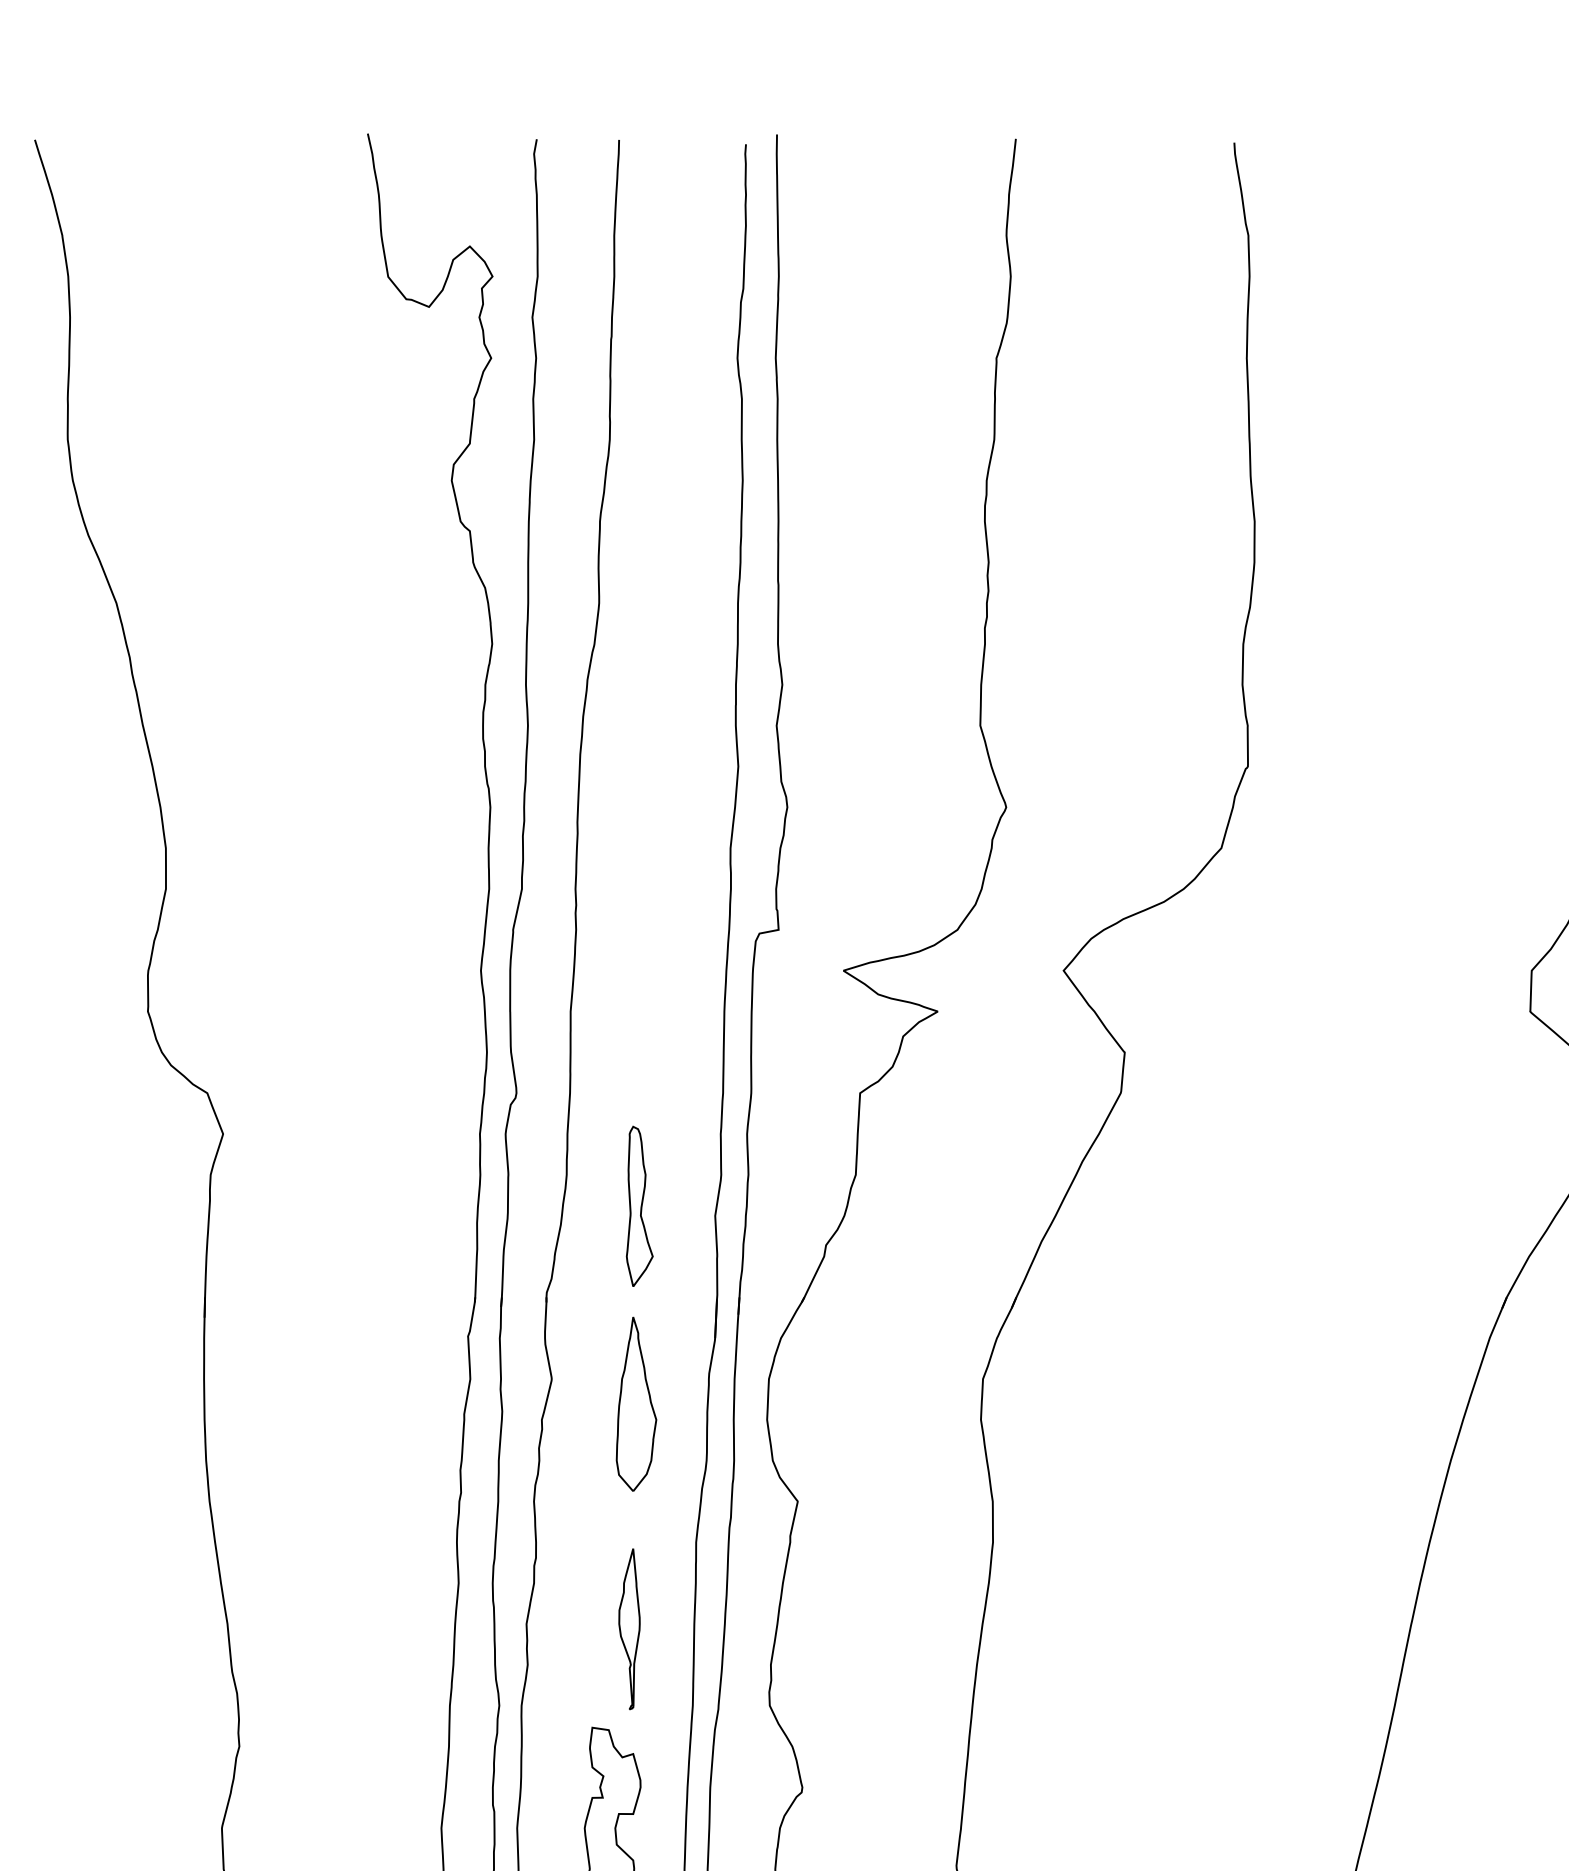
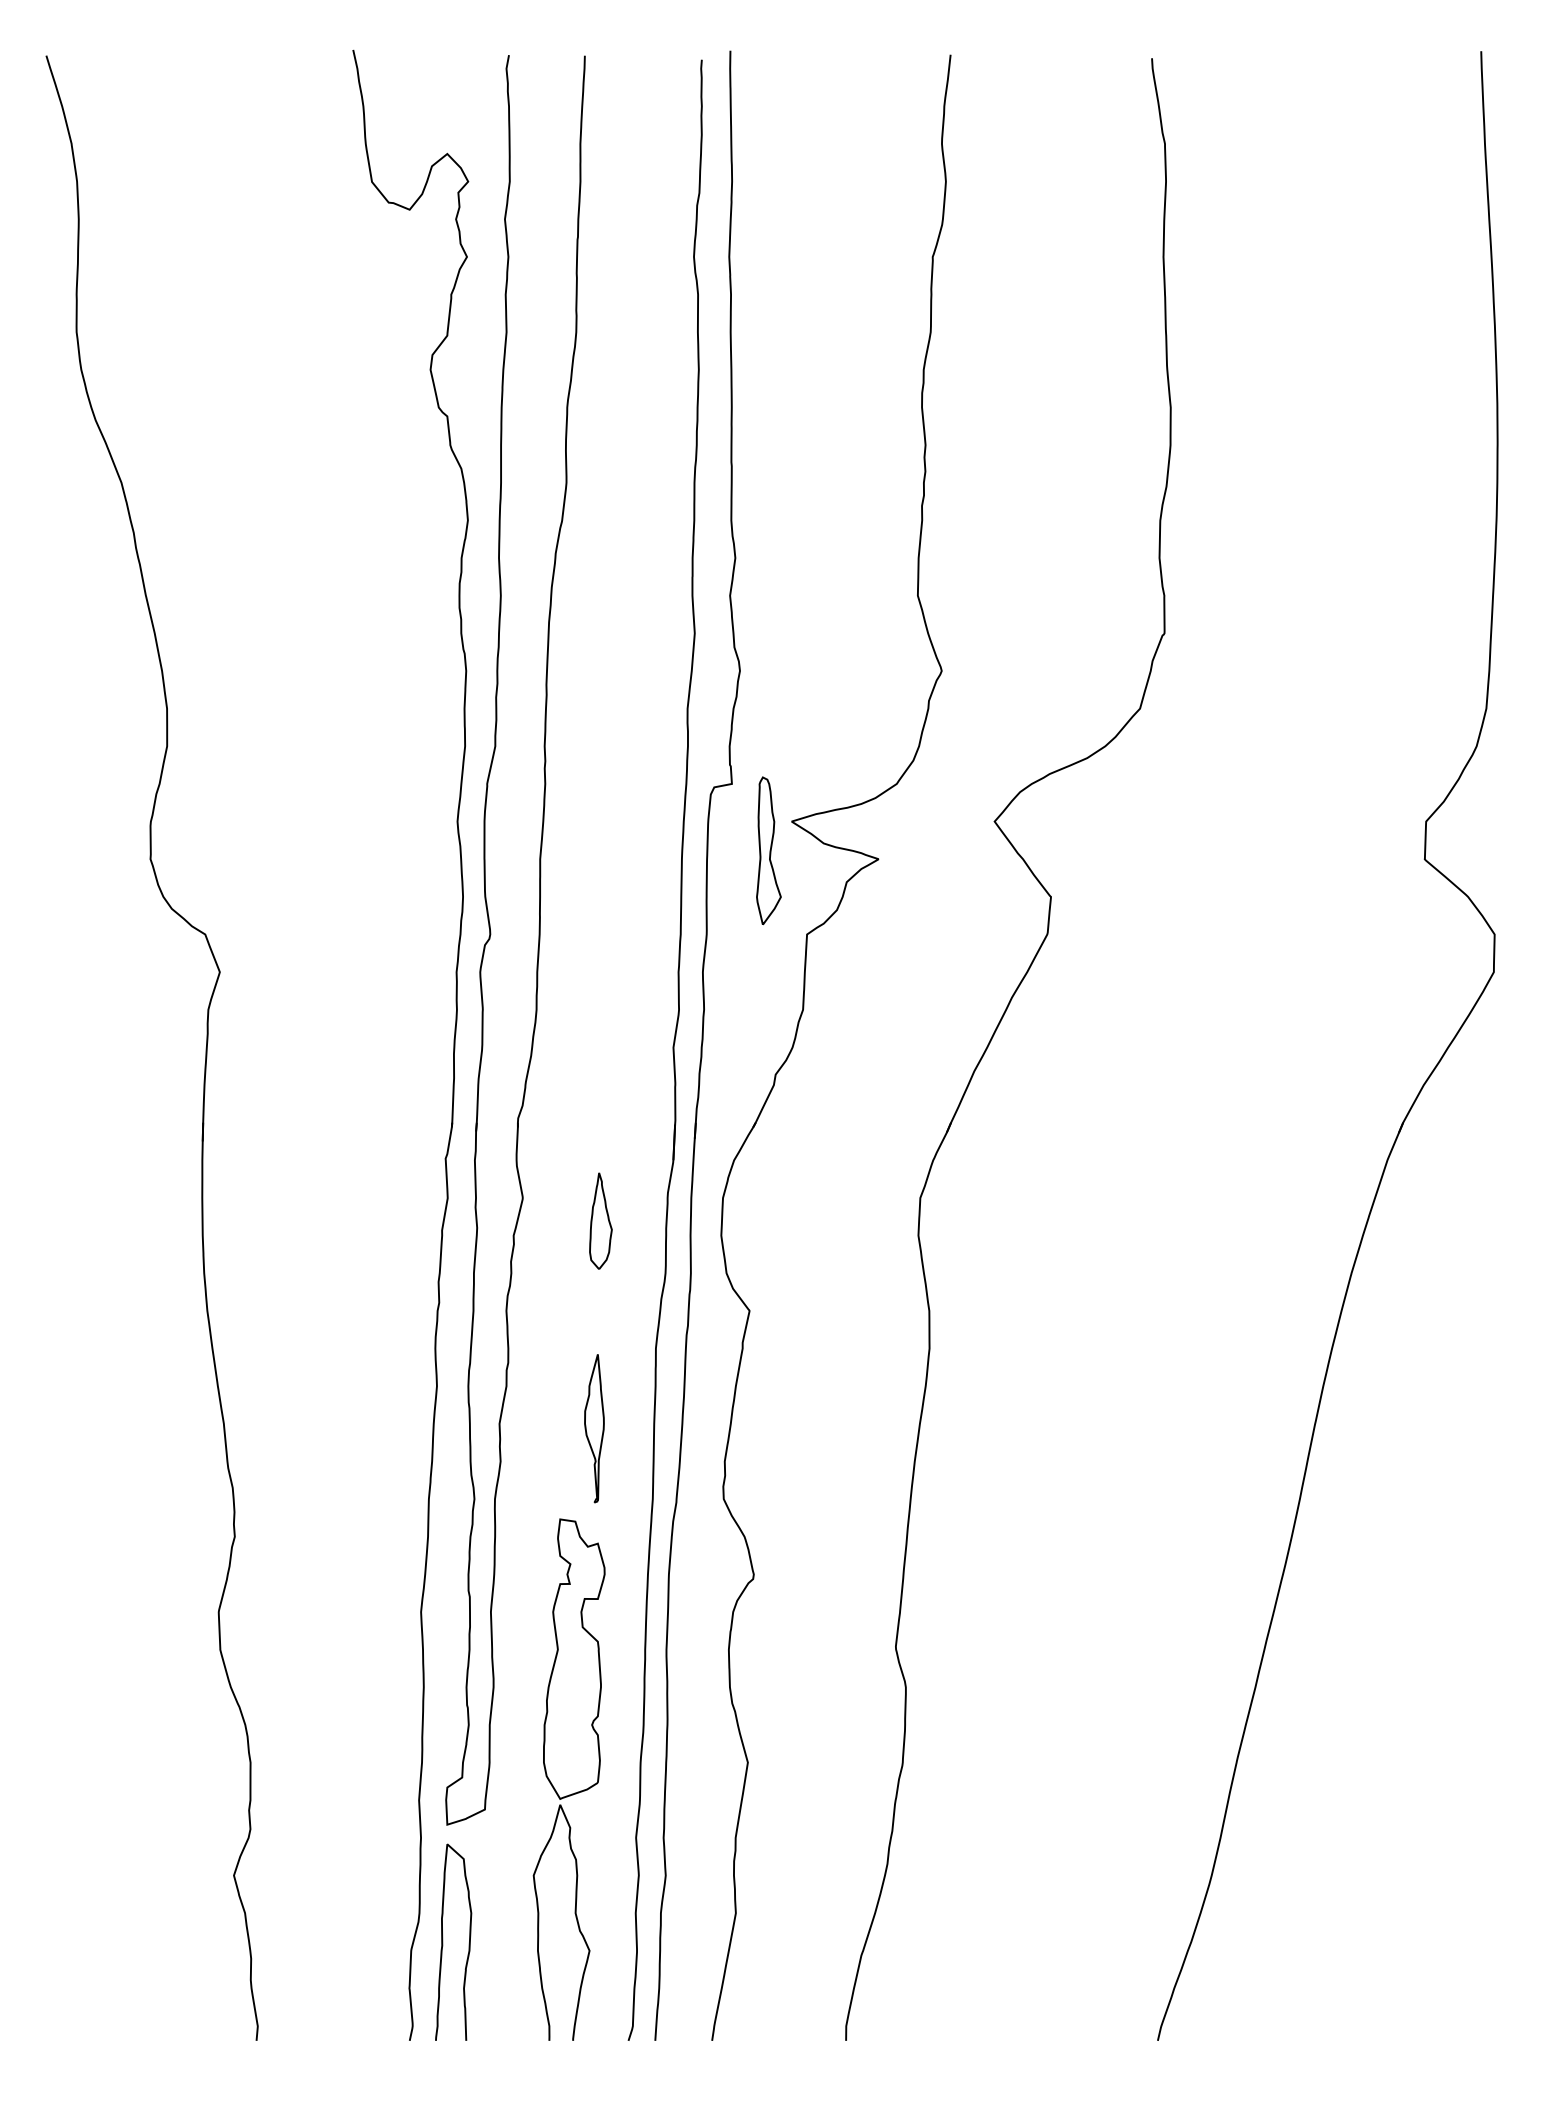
part: (639, 1206) -> (768, 850), moved
part: (636, 1403) -> (600, 1220), size x0.6

